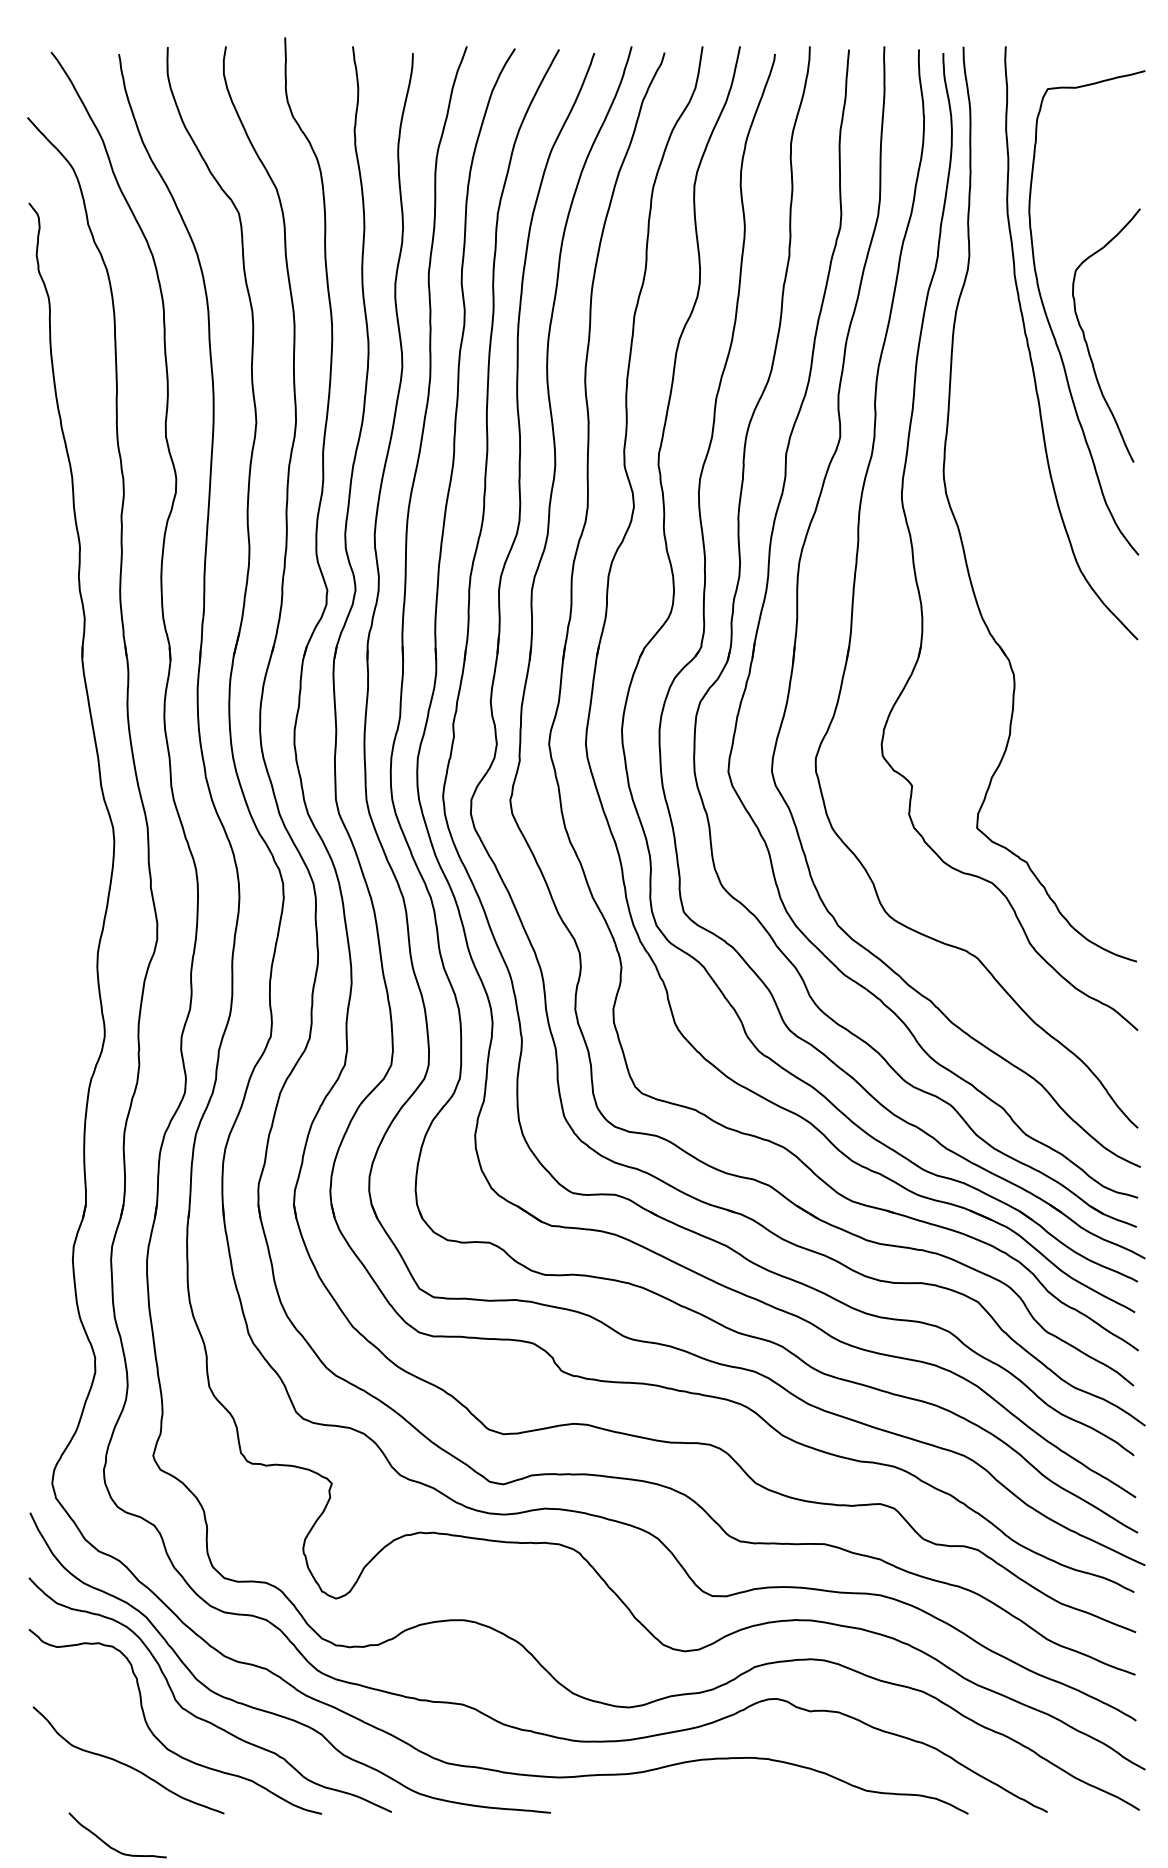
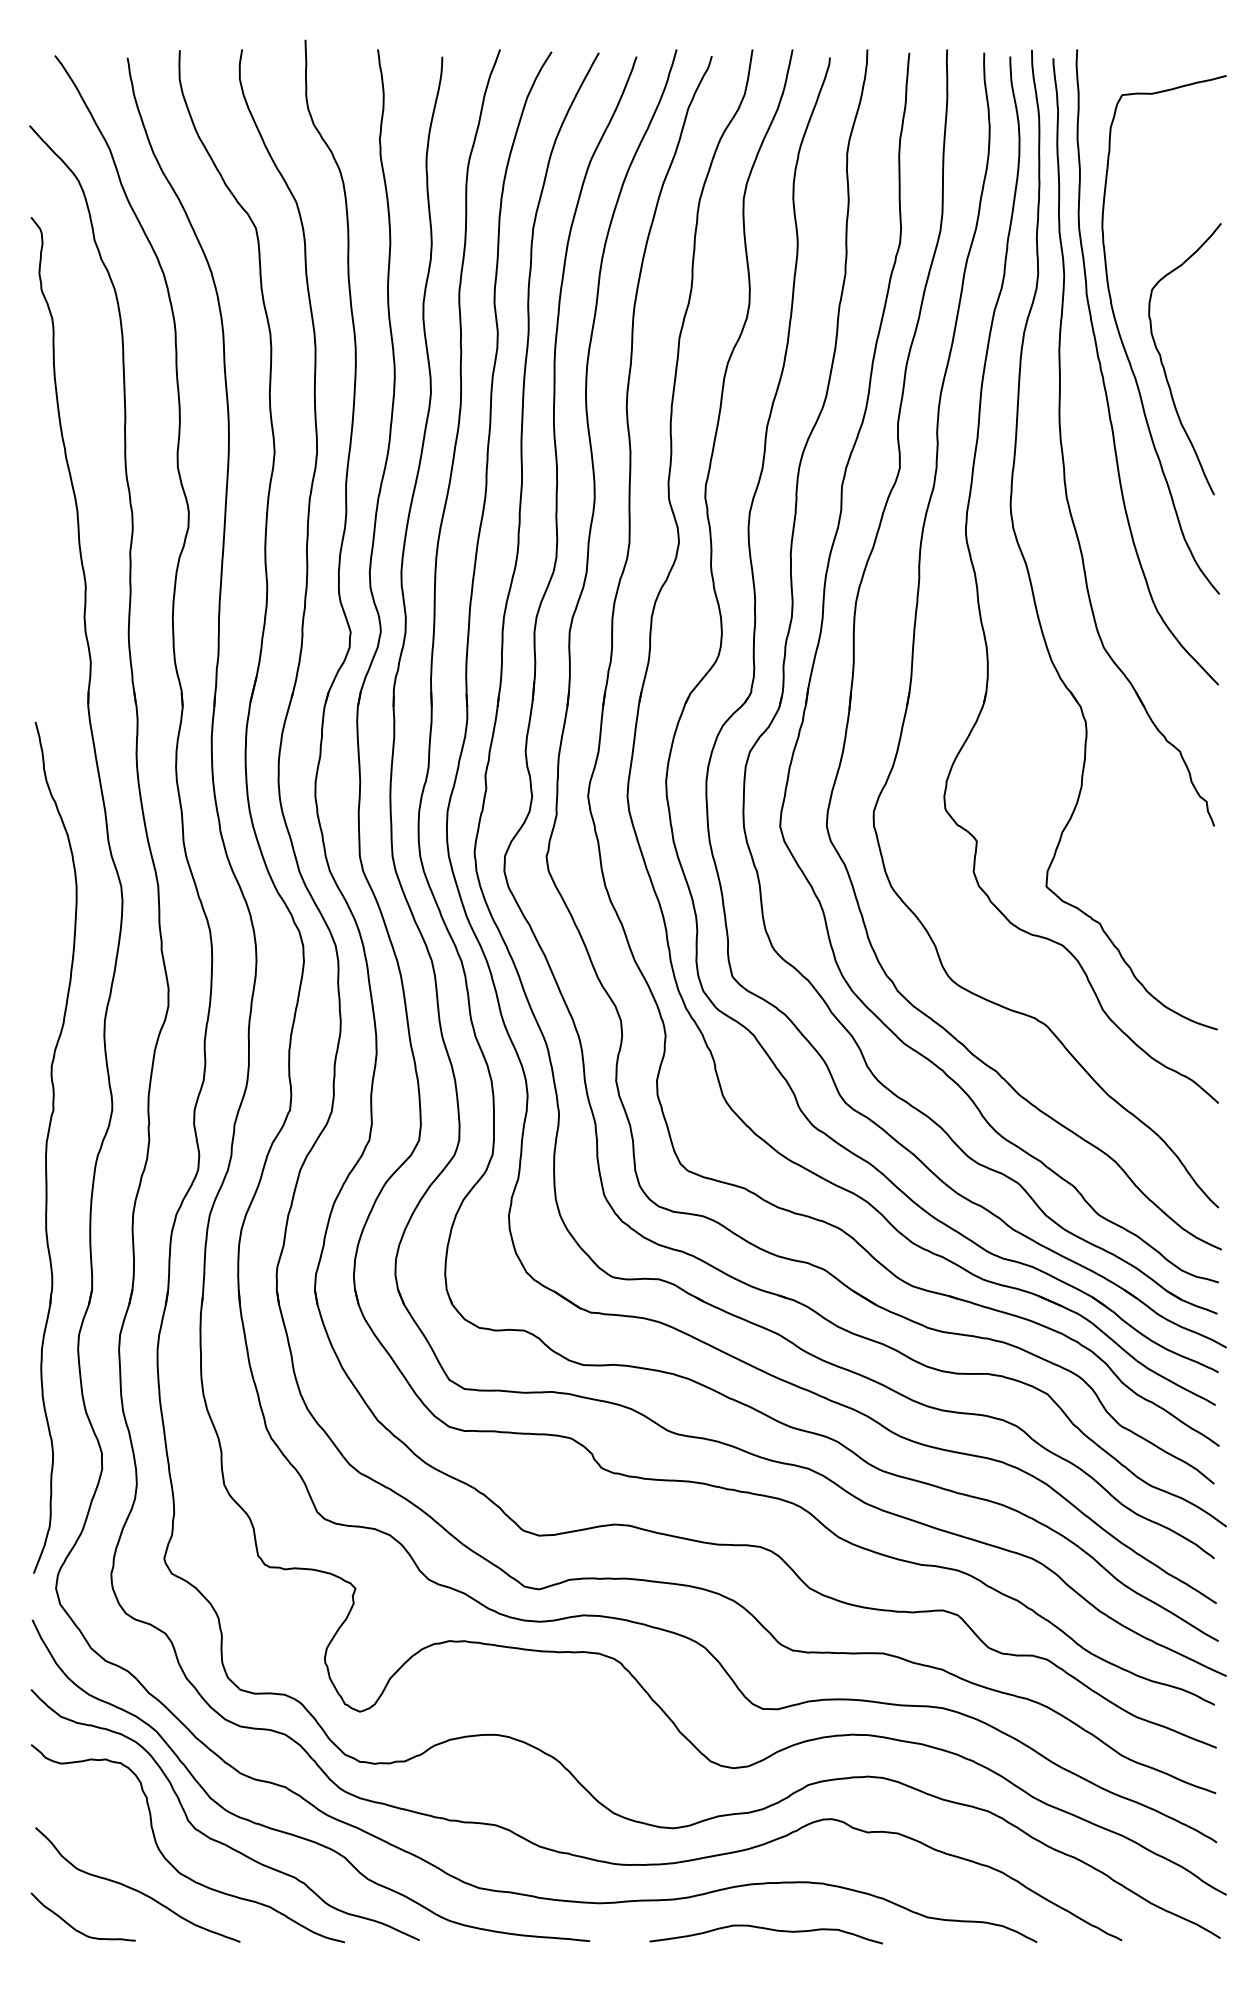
part: (992, 417) -> (1062, 446), added
part: (44, 1071) -> (47, 1147), added
curve: (715, 1802) -> (766, 1930), added
curve: (108, 1844) -> (73, 1926), moved

